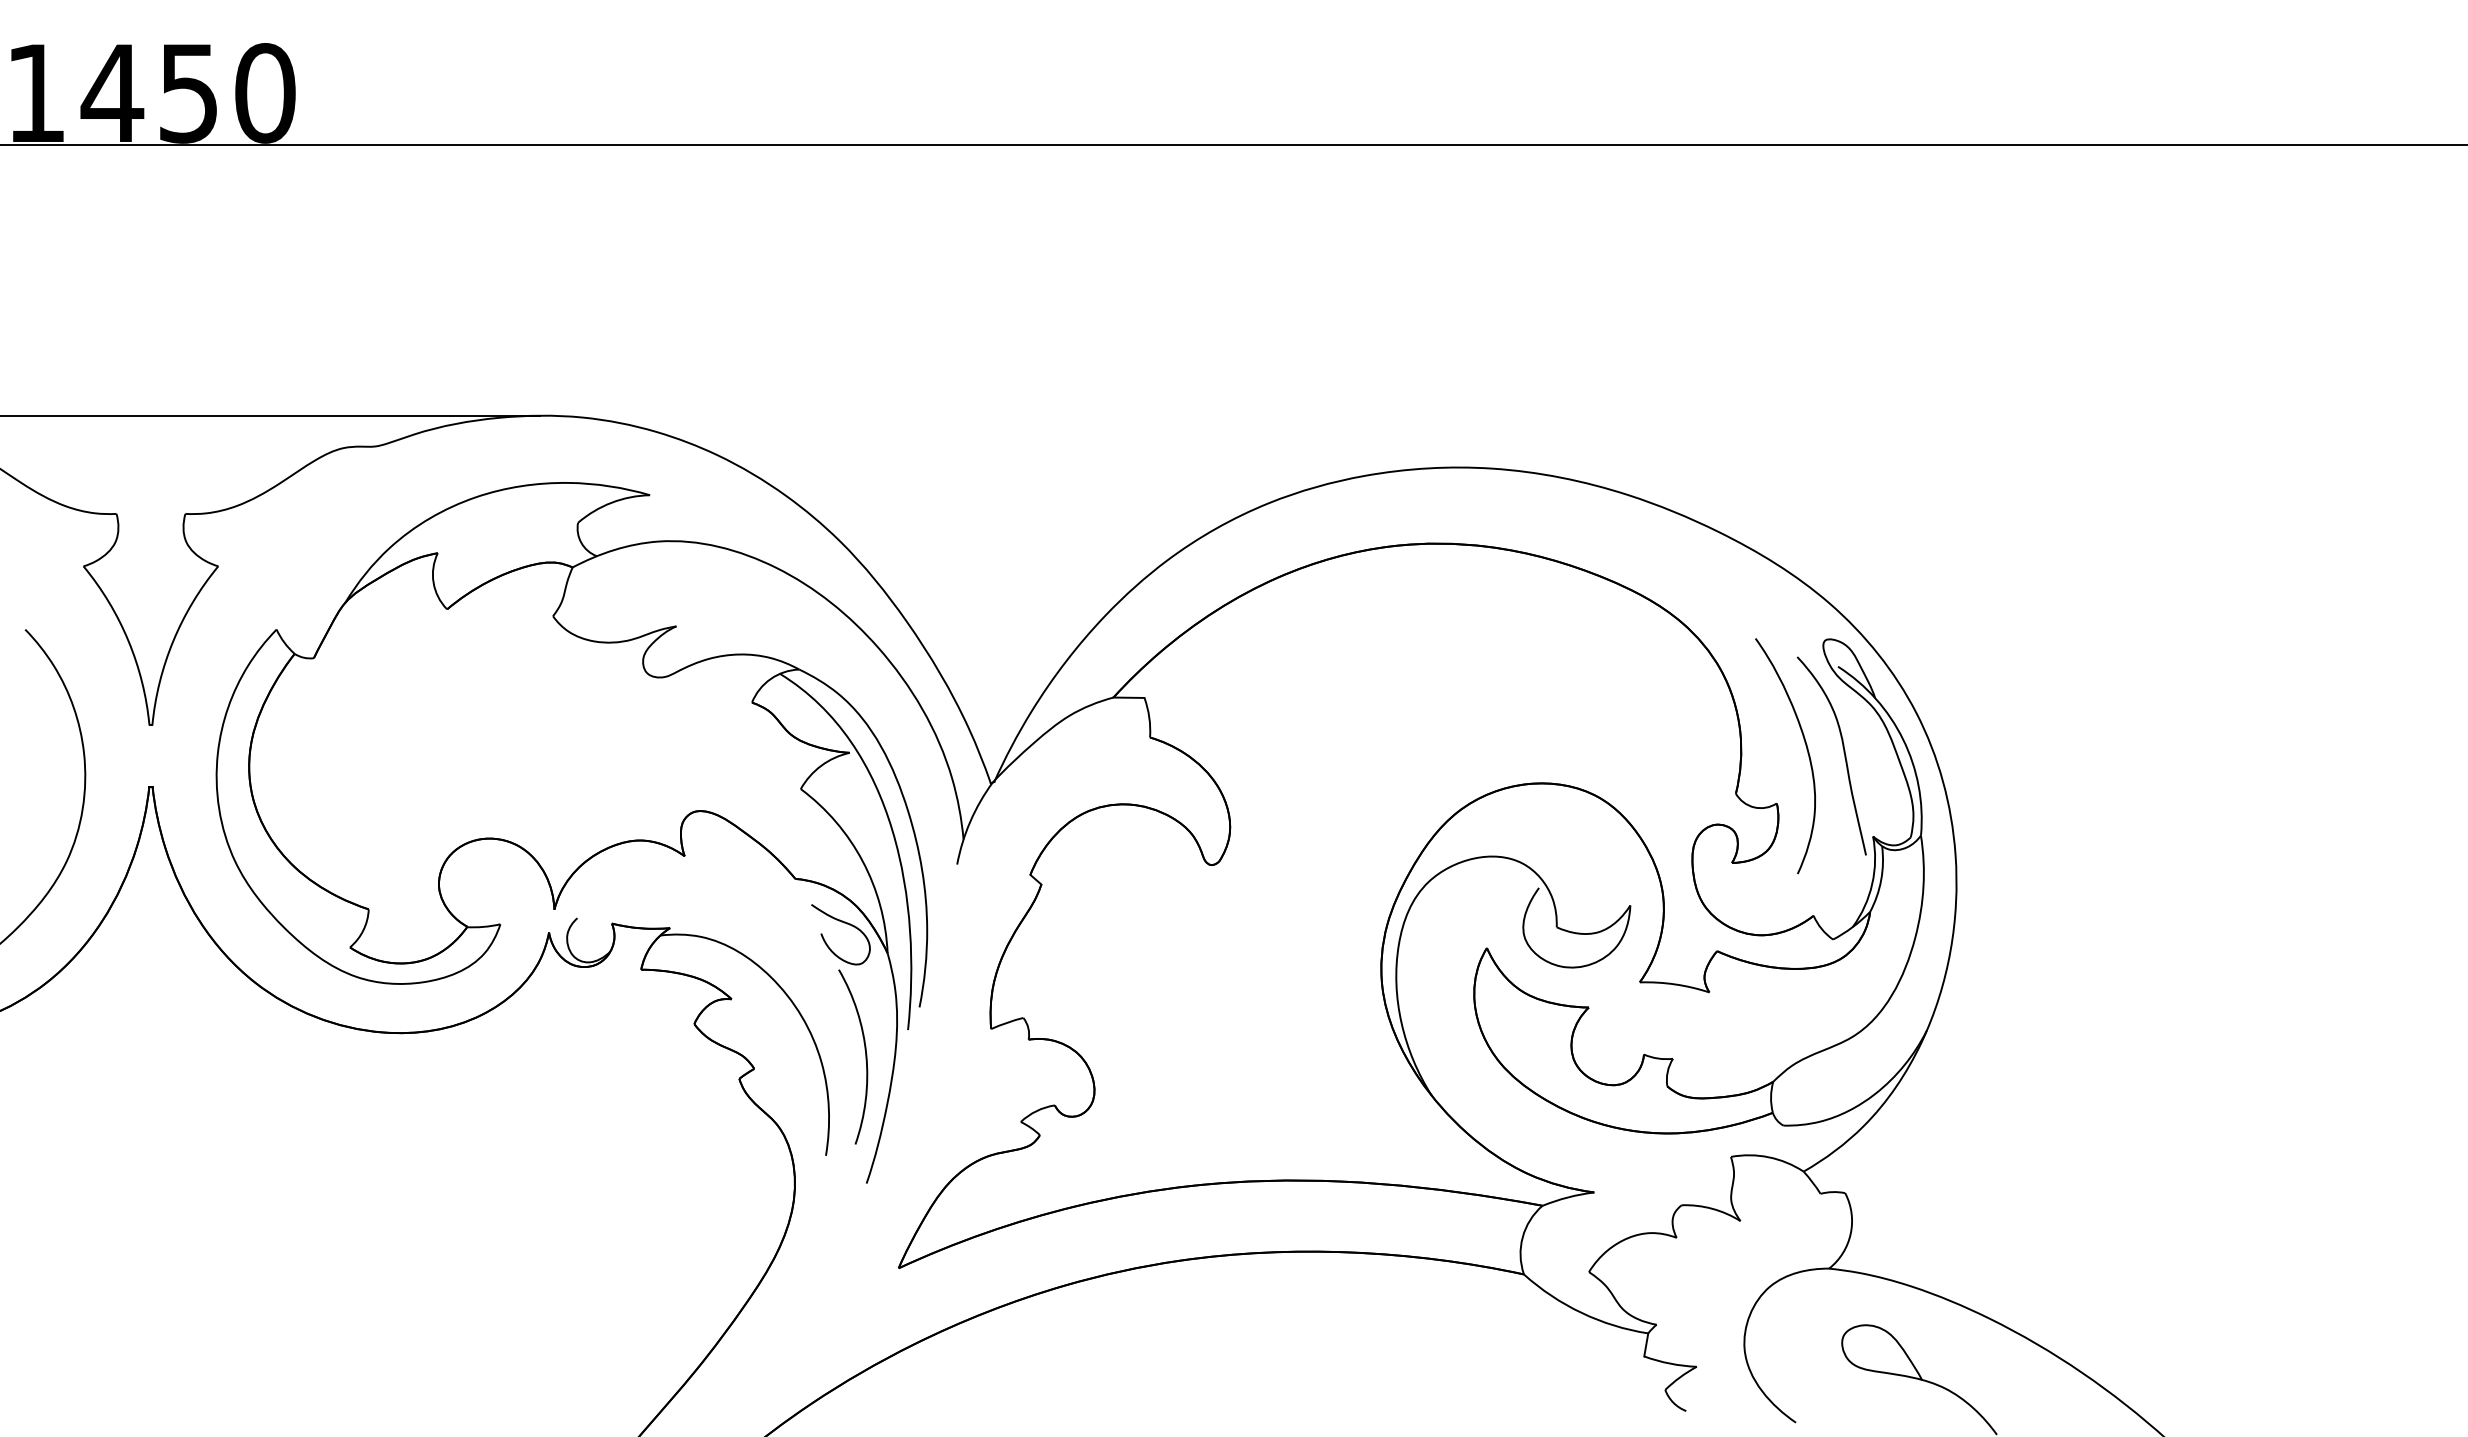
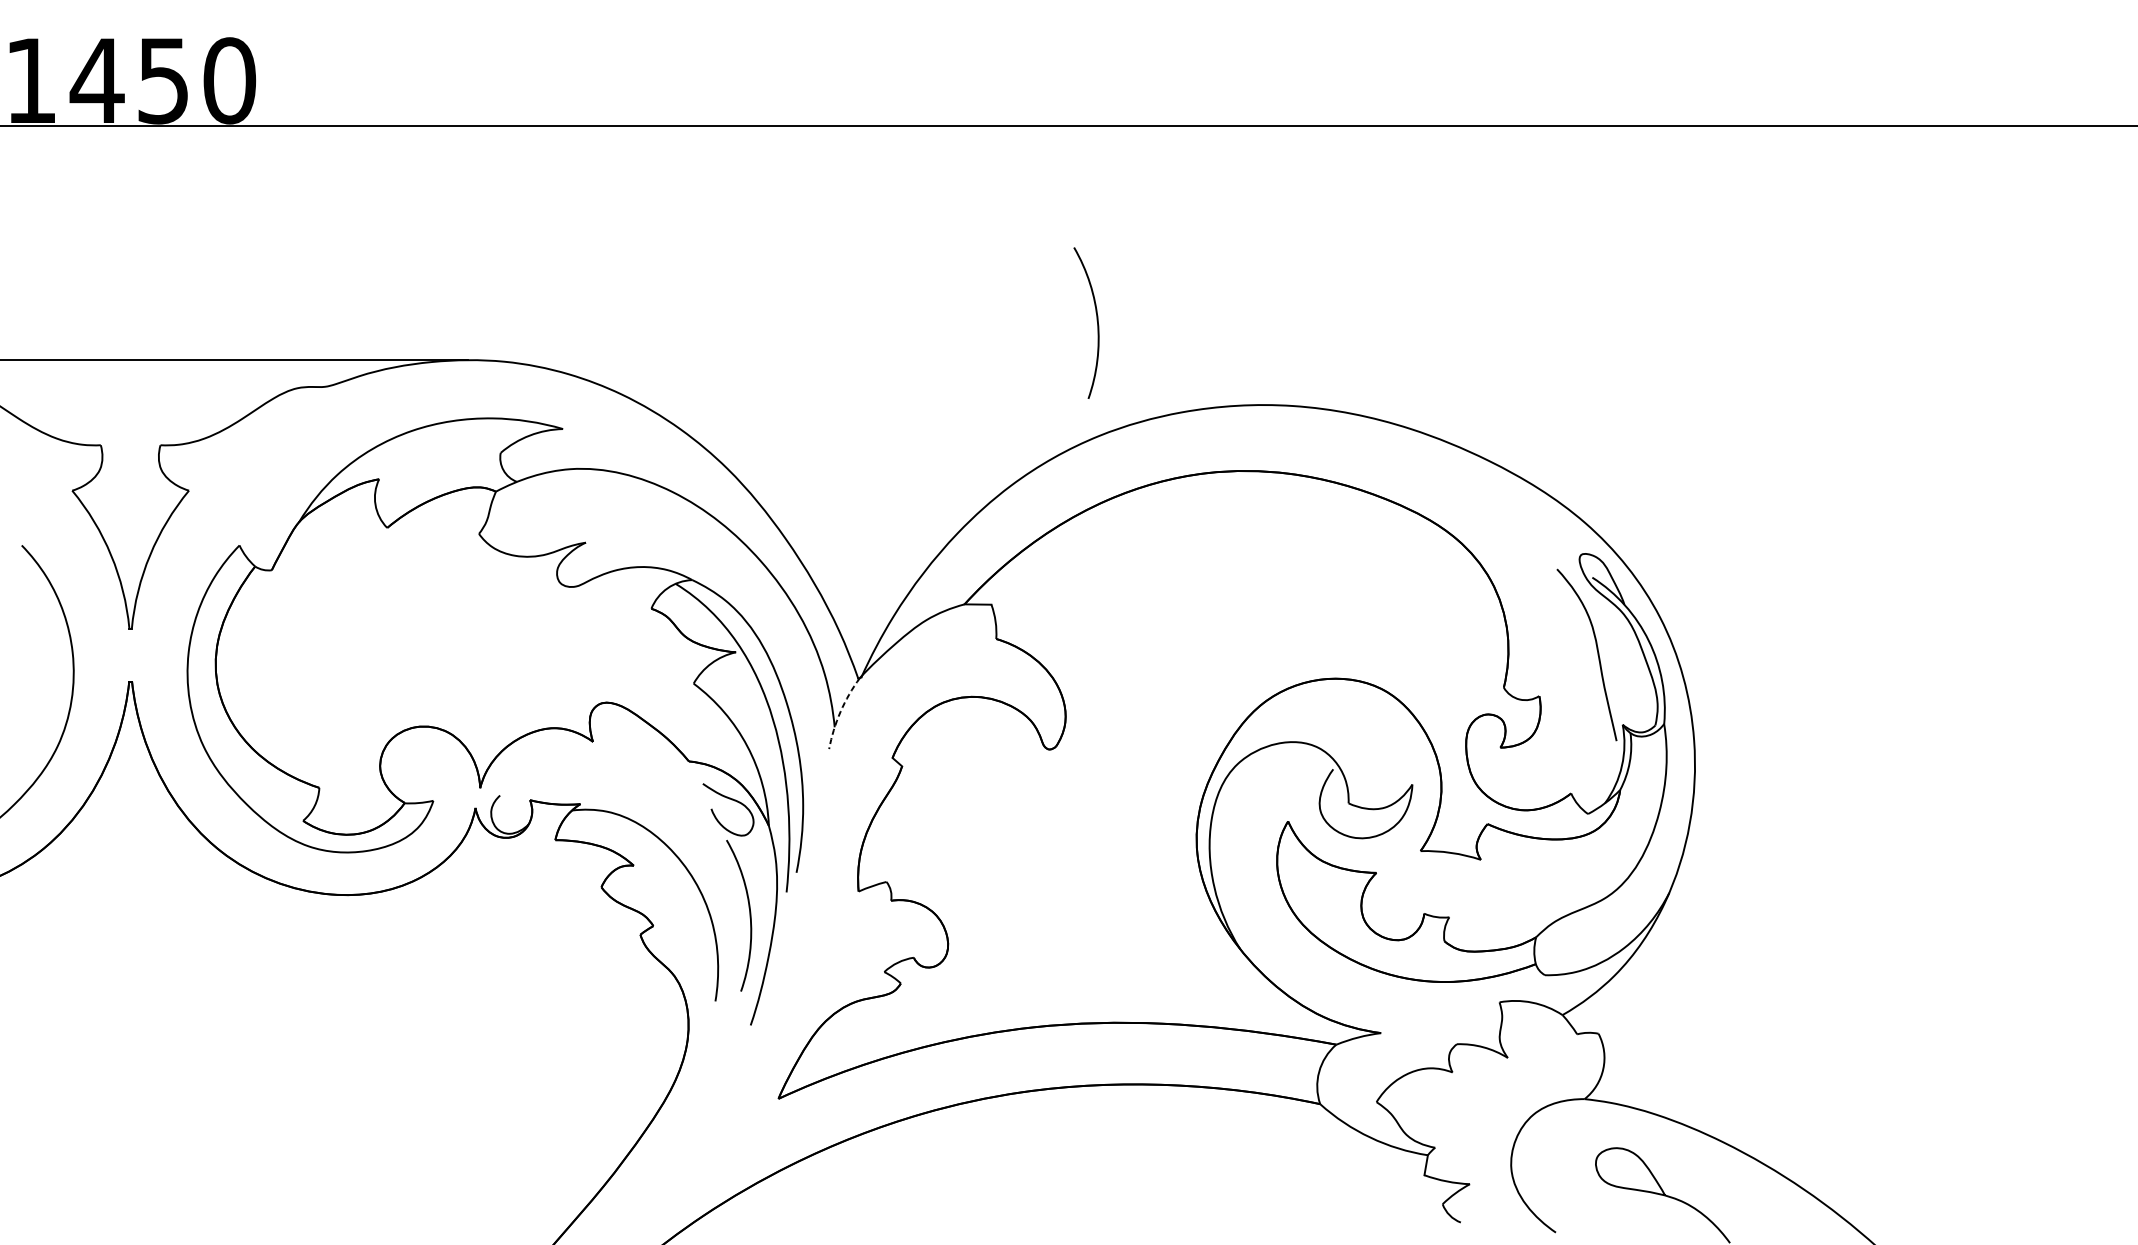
arc: (1266, 372) -> (1097, 322), added
curve: (1806, 749) -> (1565, 649), removed
arc: (970, 821) -> (840, 711), solid -> dashed

